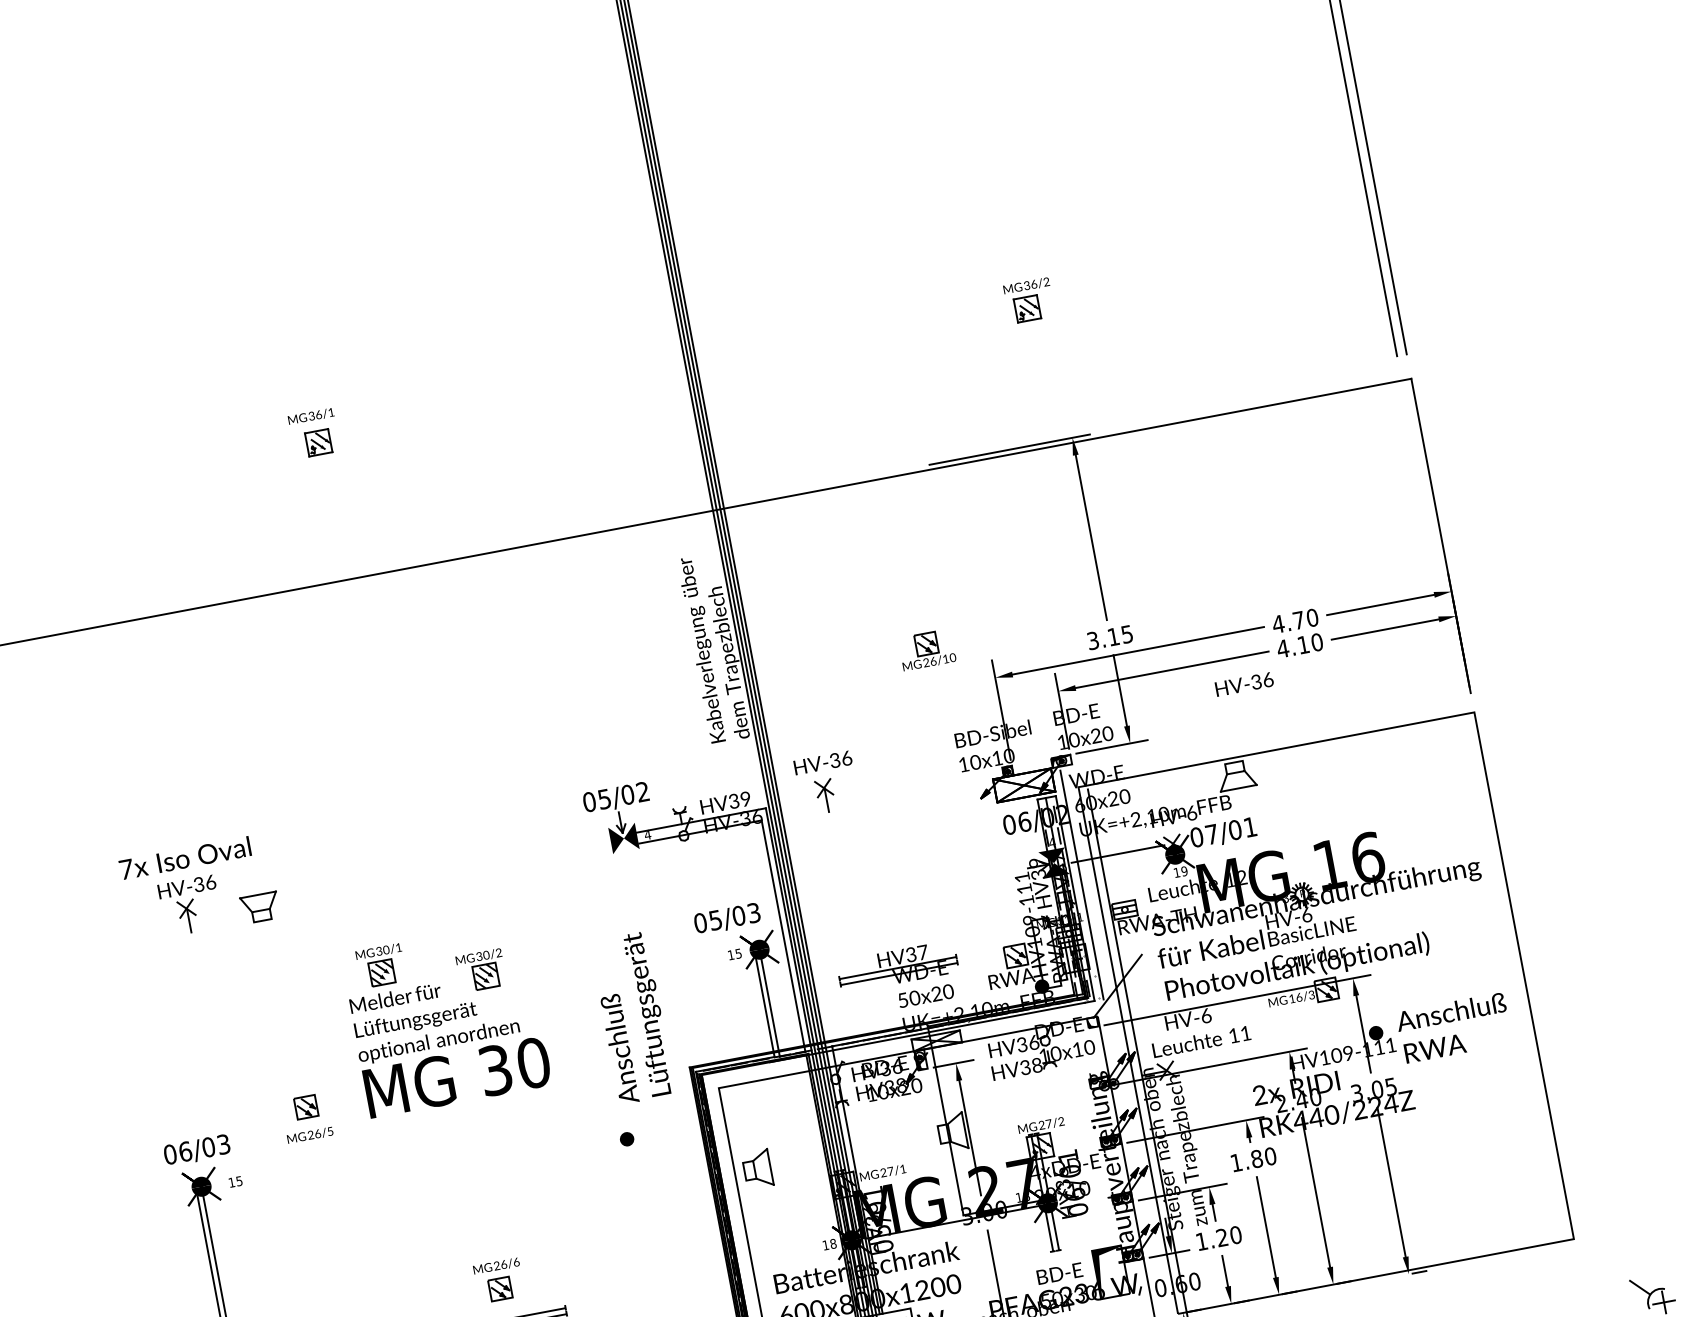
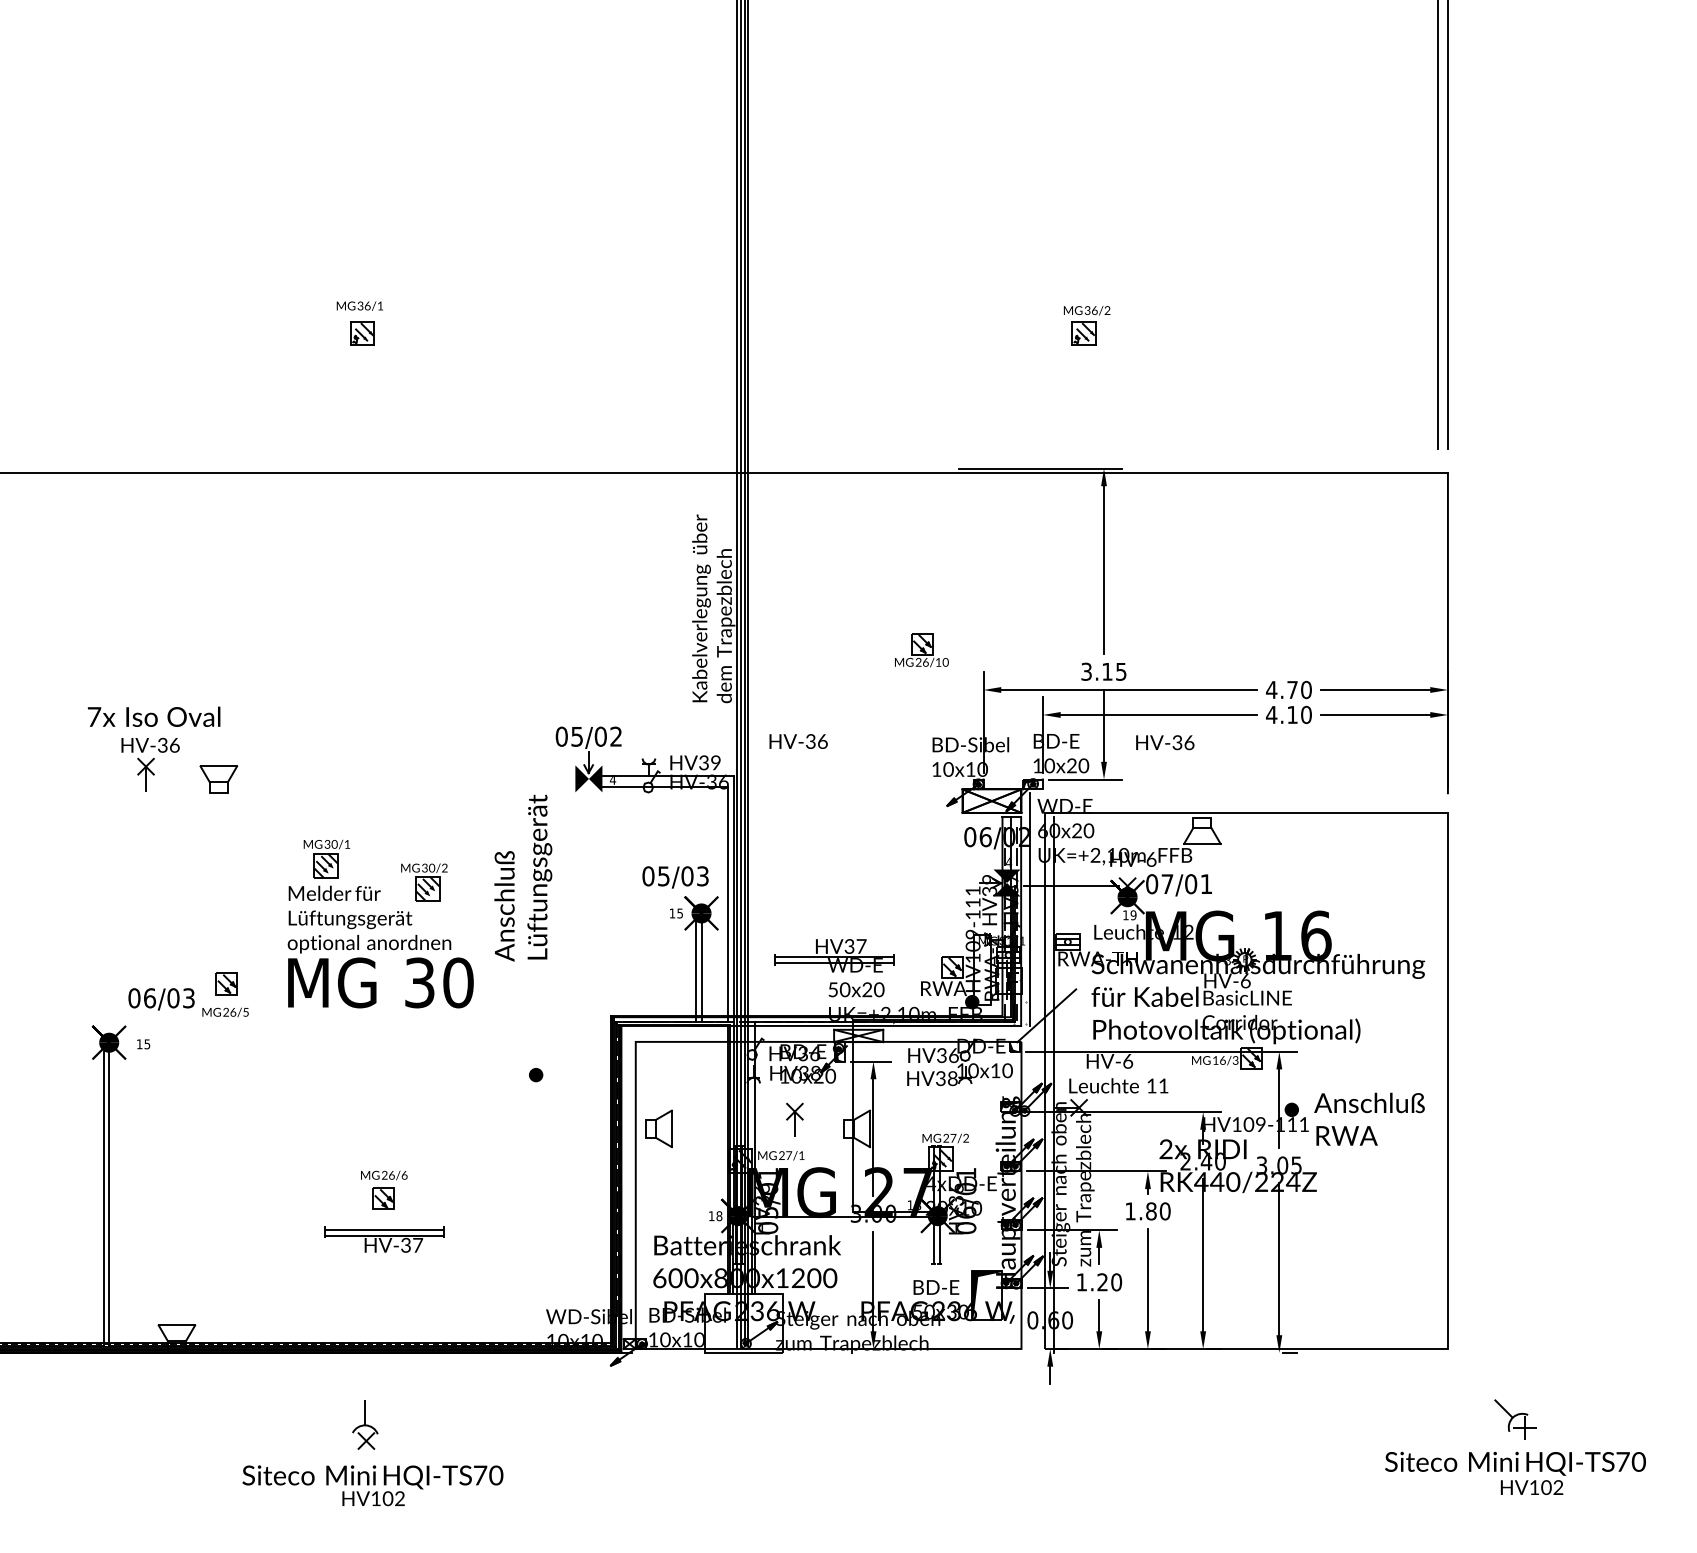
text: (1244, 684) -> (1165, 742), moved
part: (825, 795) -> (794, 1119), moved
text: (632, 1017) -> (523, 877), moved
text: (197, 1150) -> (161, 999), moved

